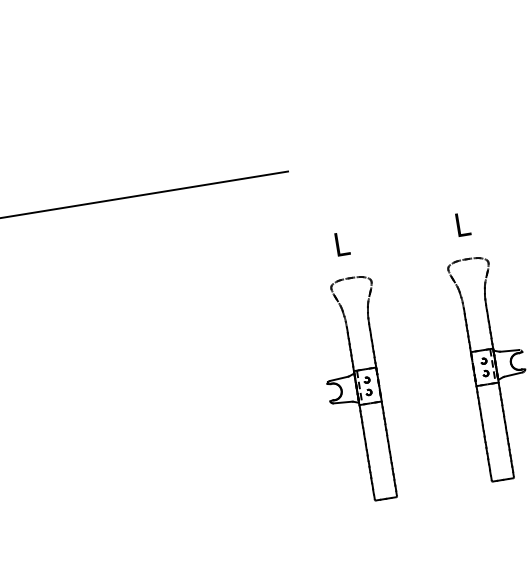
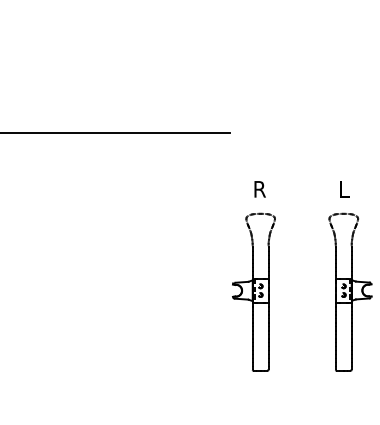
text: (343, 244) -> (259, 189), L -> R

